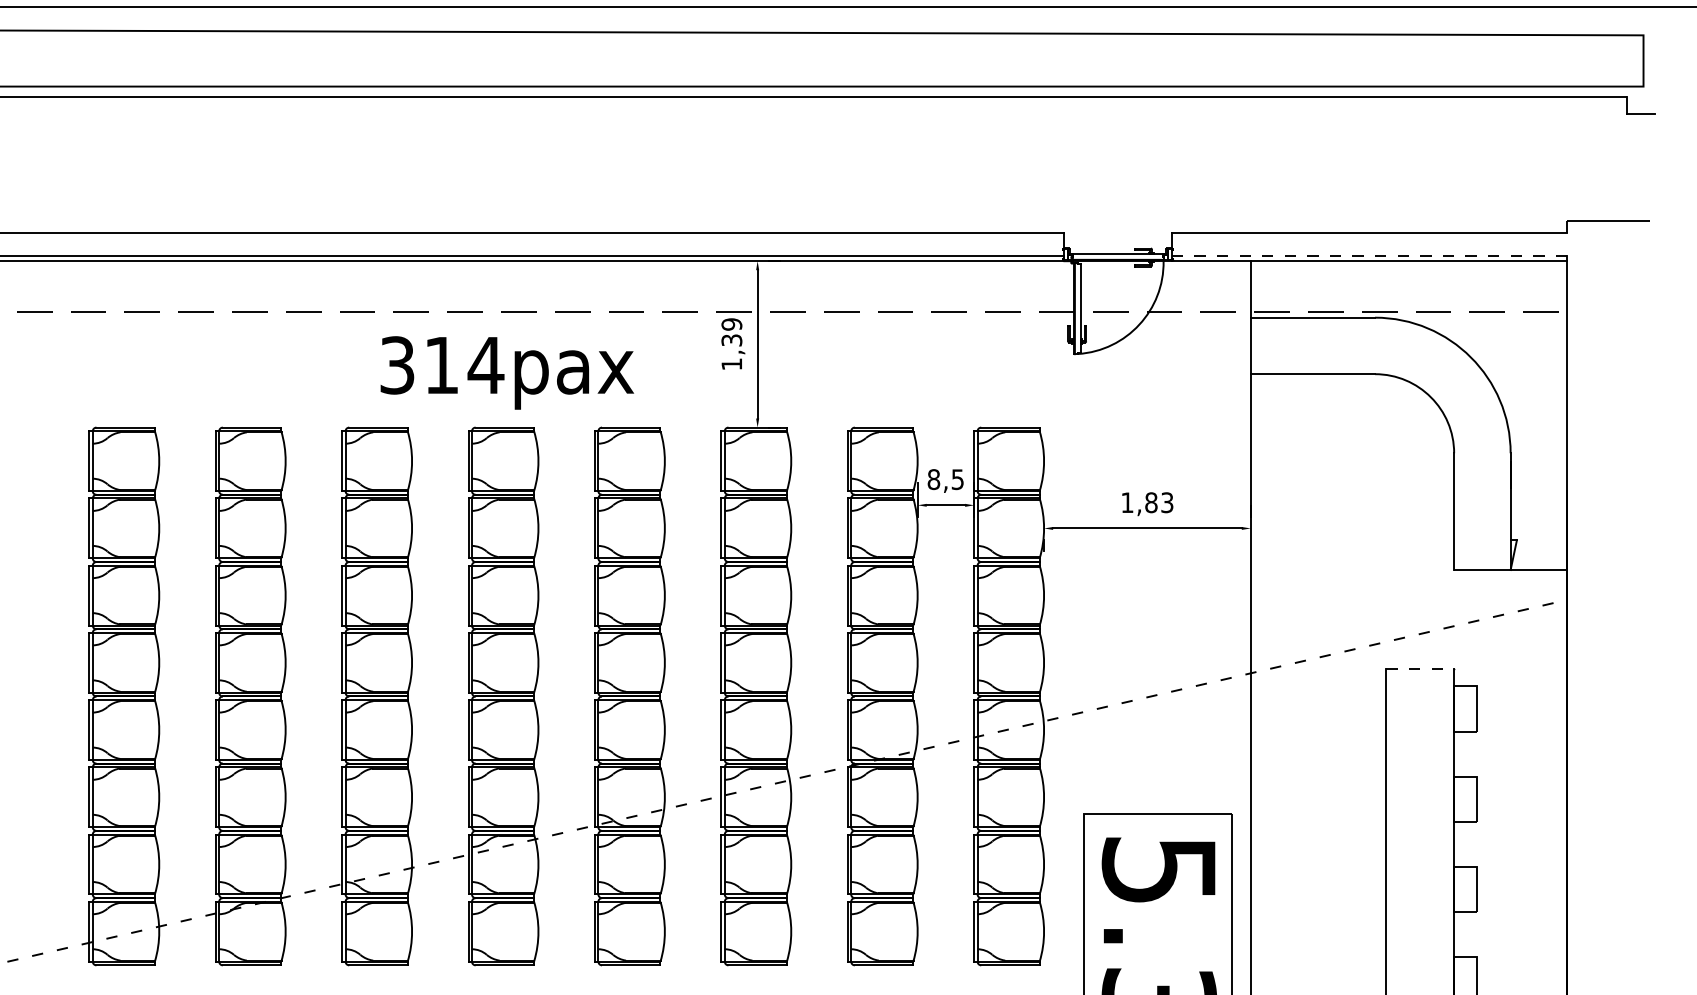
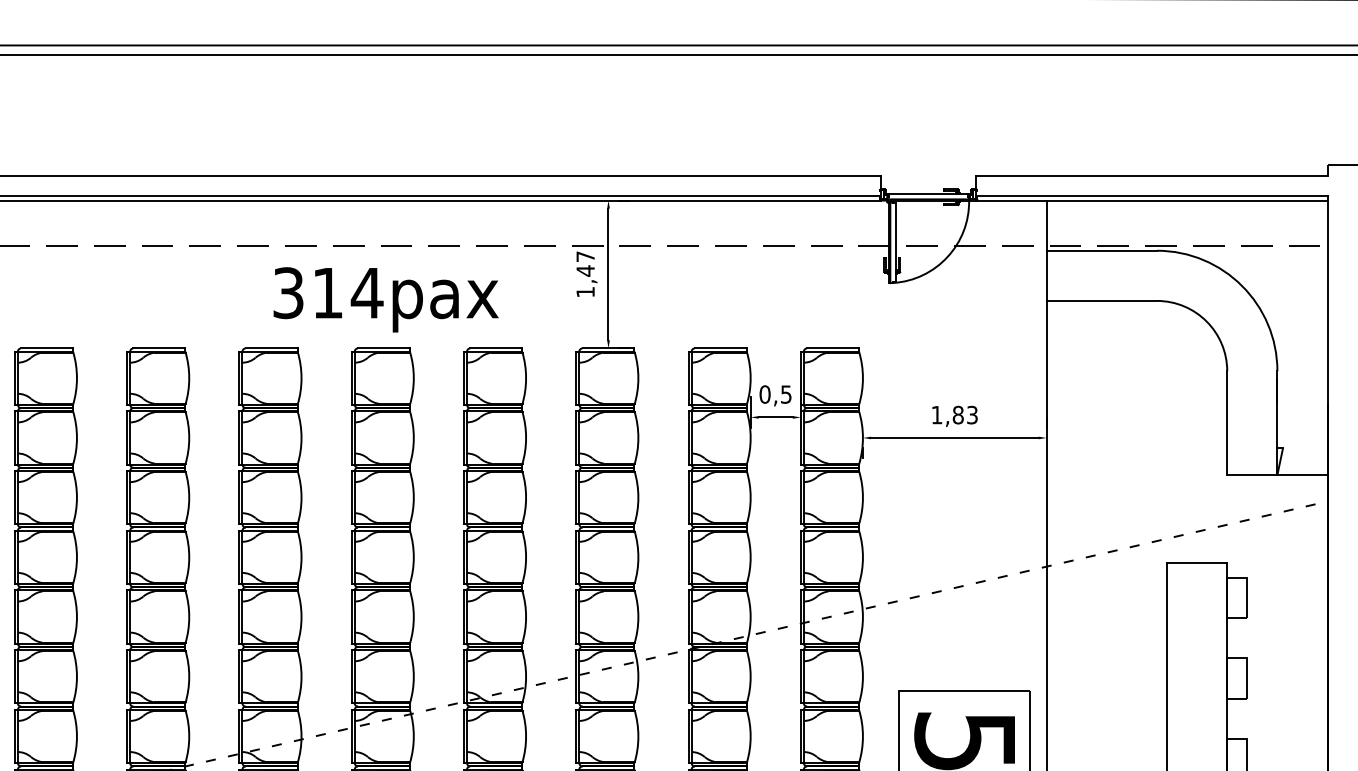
line: (1369, 255) -> (1152, 195), dashed -> solid
text: (731, 332) -> (585, 263), 1,39 -> 1,47
text: (933, 479) -> (764, 394), 8,5 -> 0,5
line: (1420, 669) -> (1197, 563), dashed -> solid

